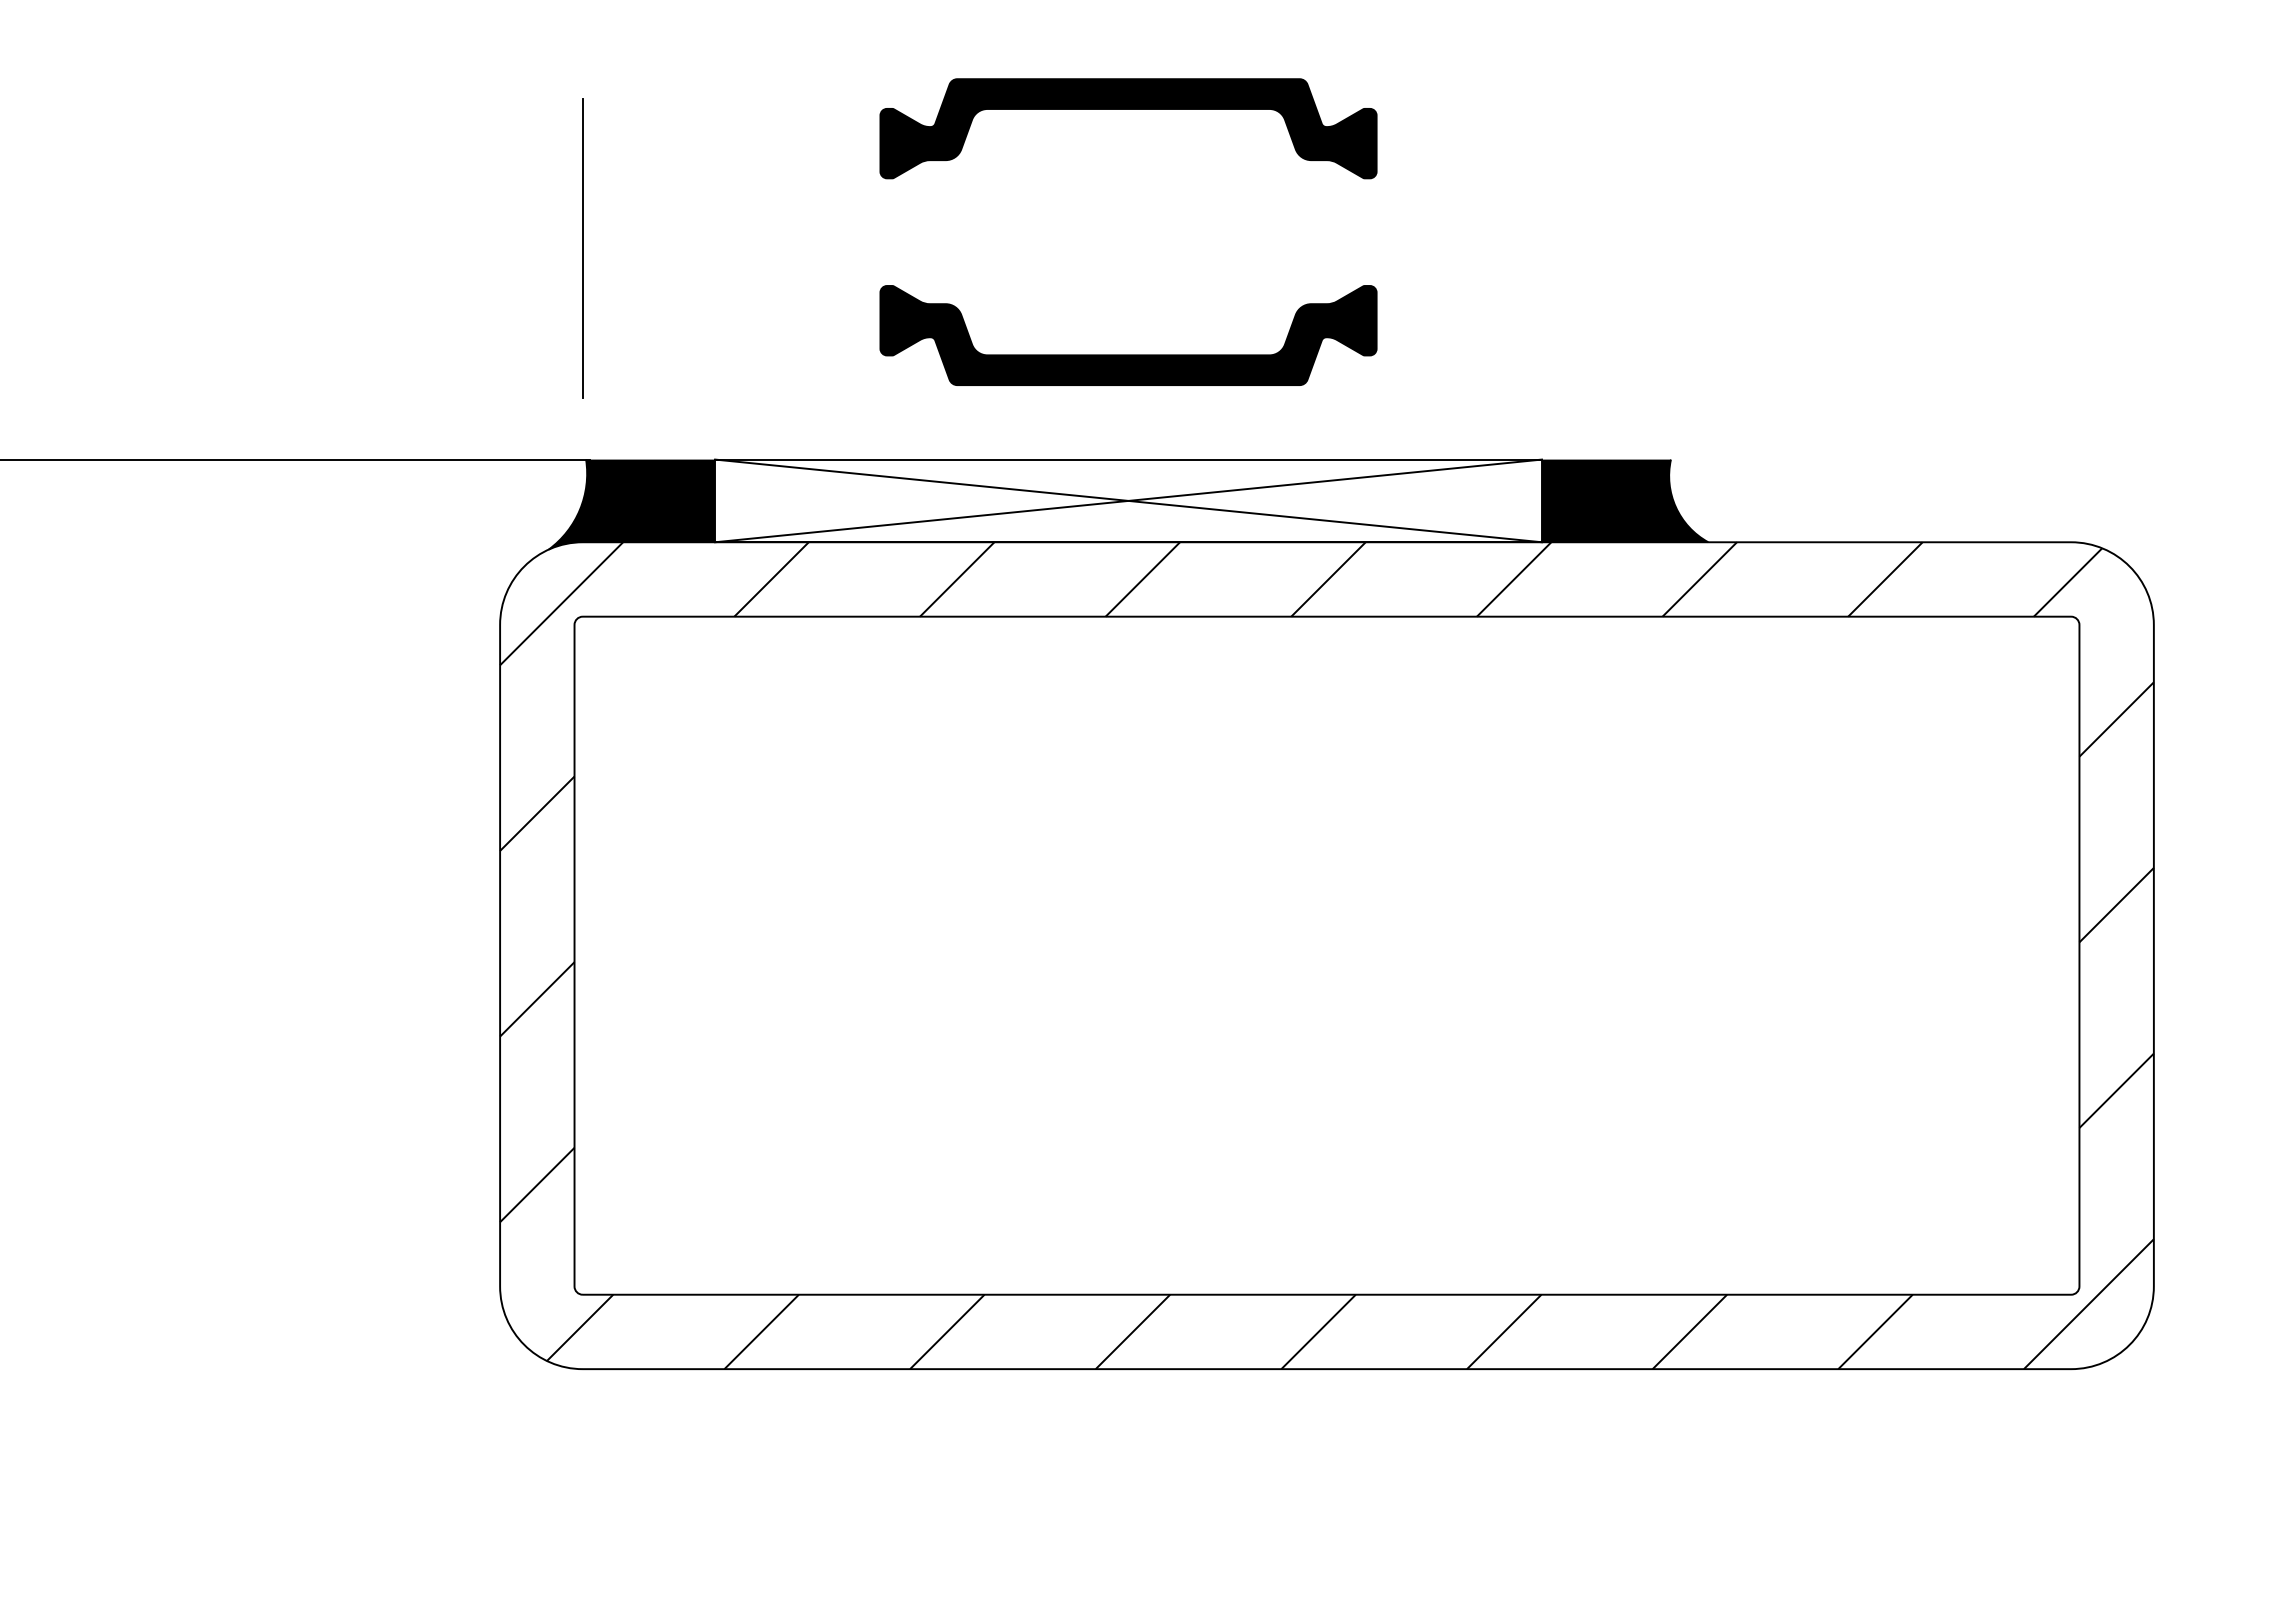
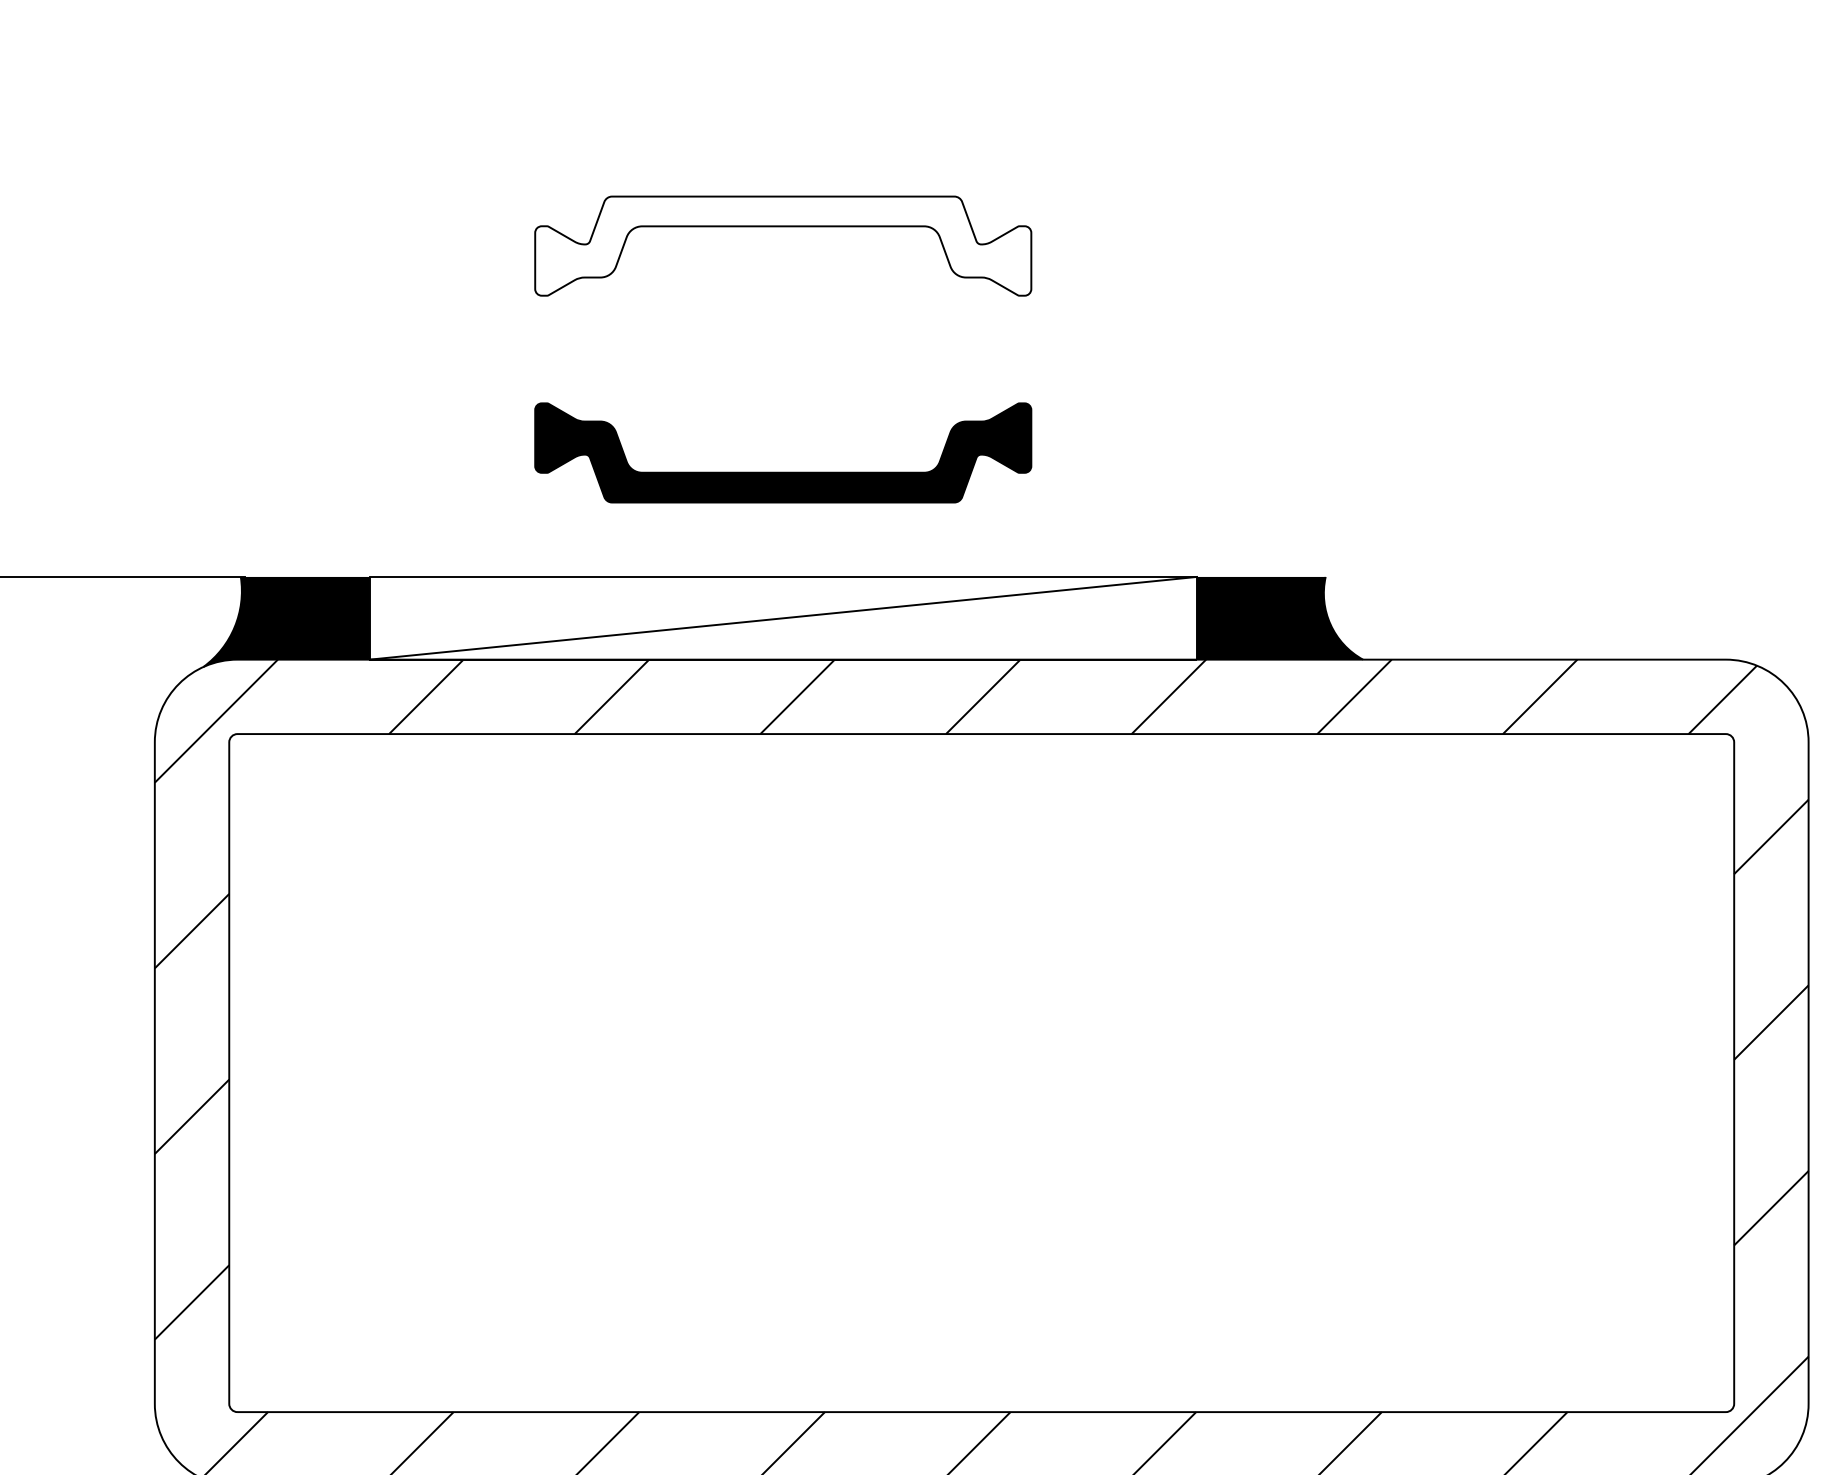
fill: (1128, 128) -> (783, 245), removed
line: (582, 248) -> (237, 365), removed
line: (1128, 500) -> (783, 617), removed

